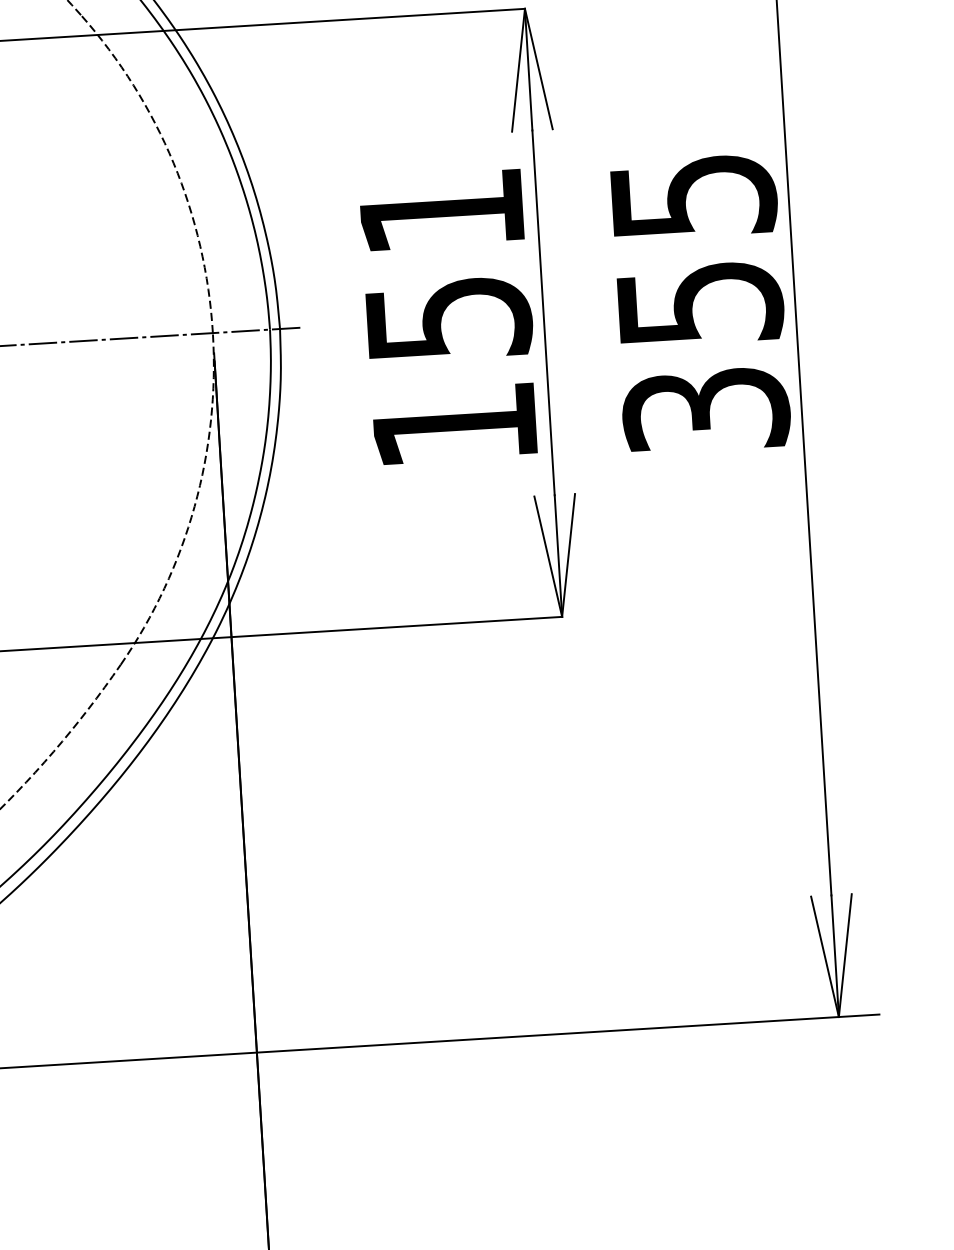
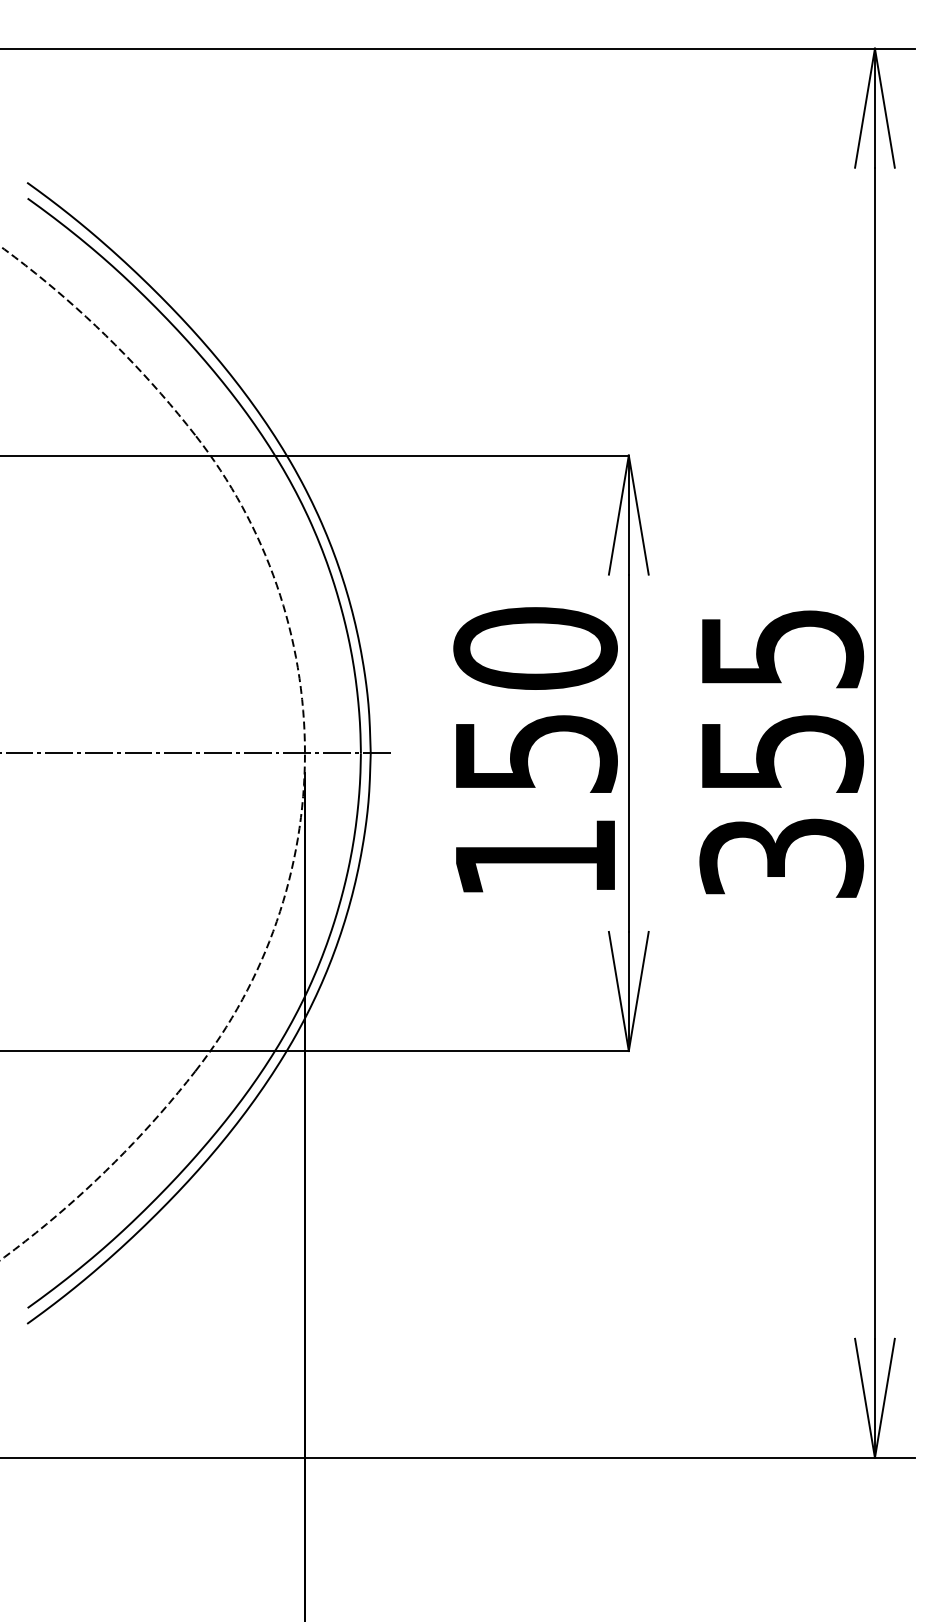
text: (441, 211) -> (535, 648), 151 -> 150

